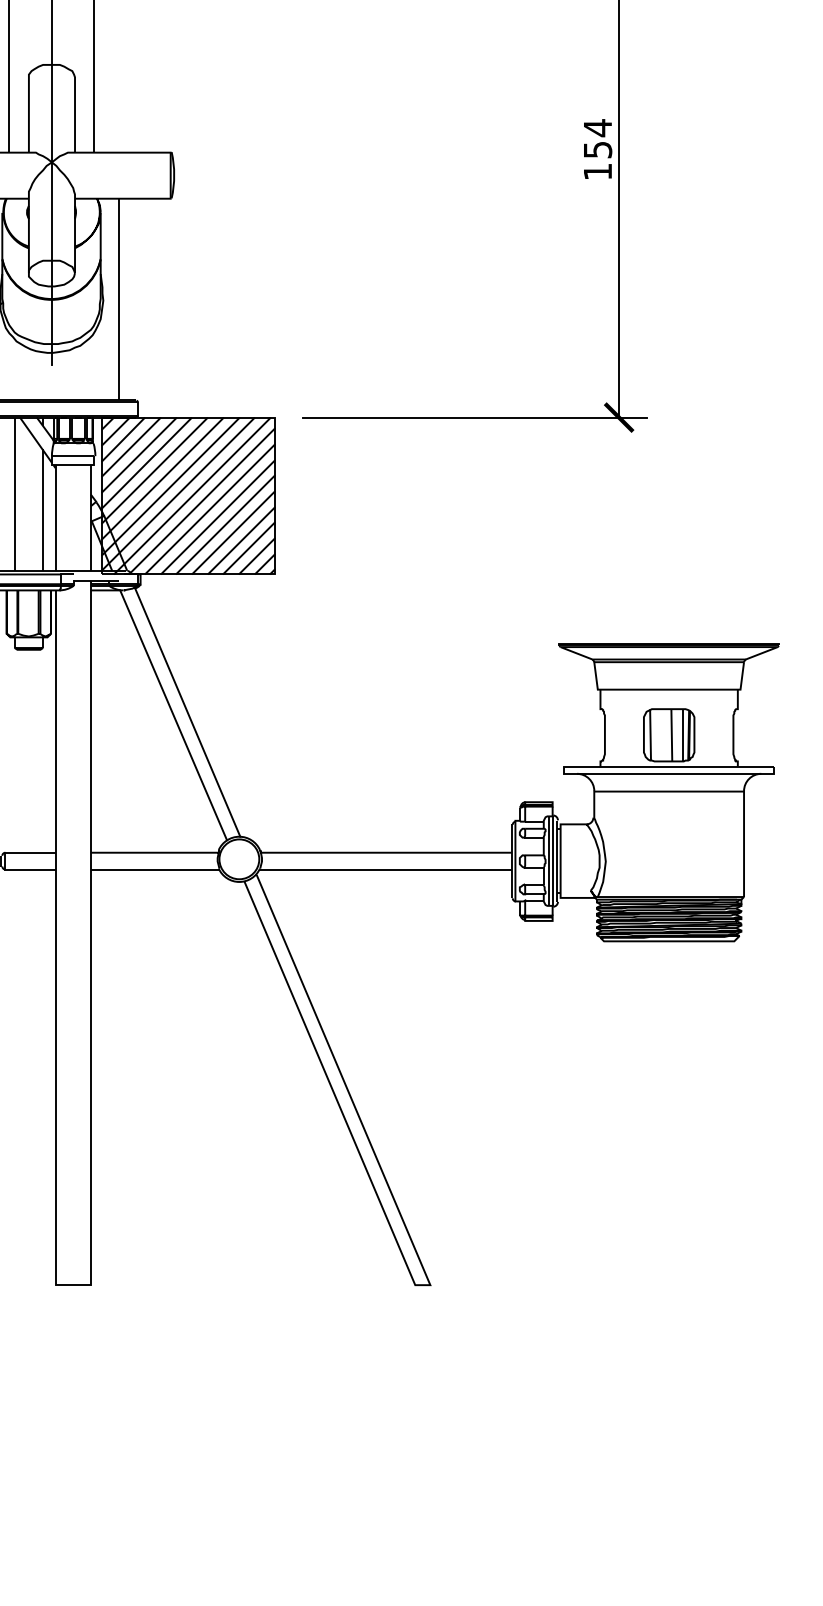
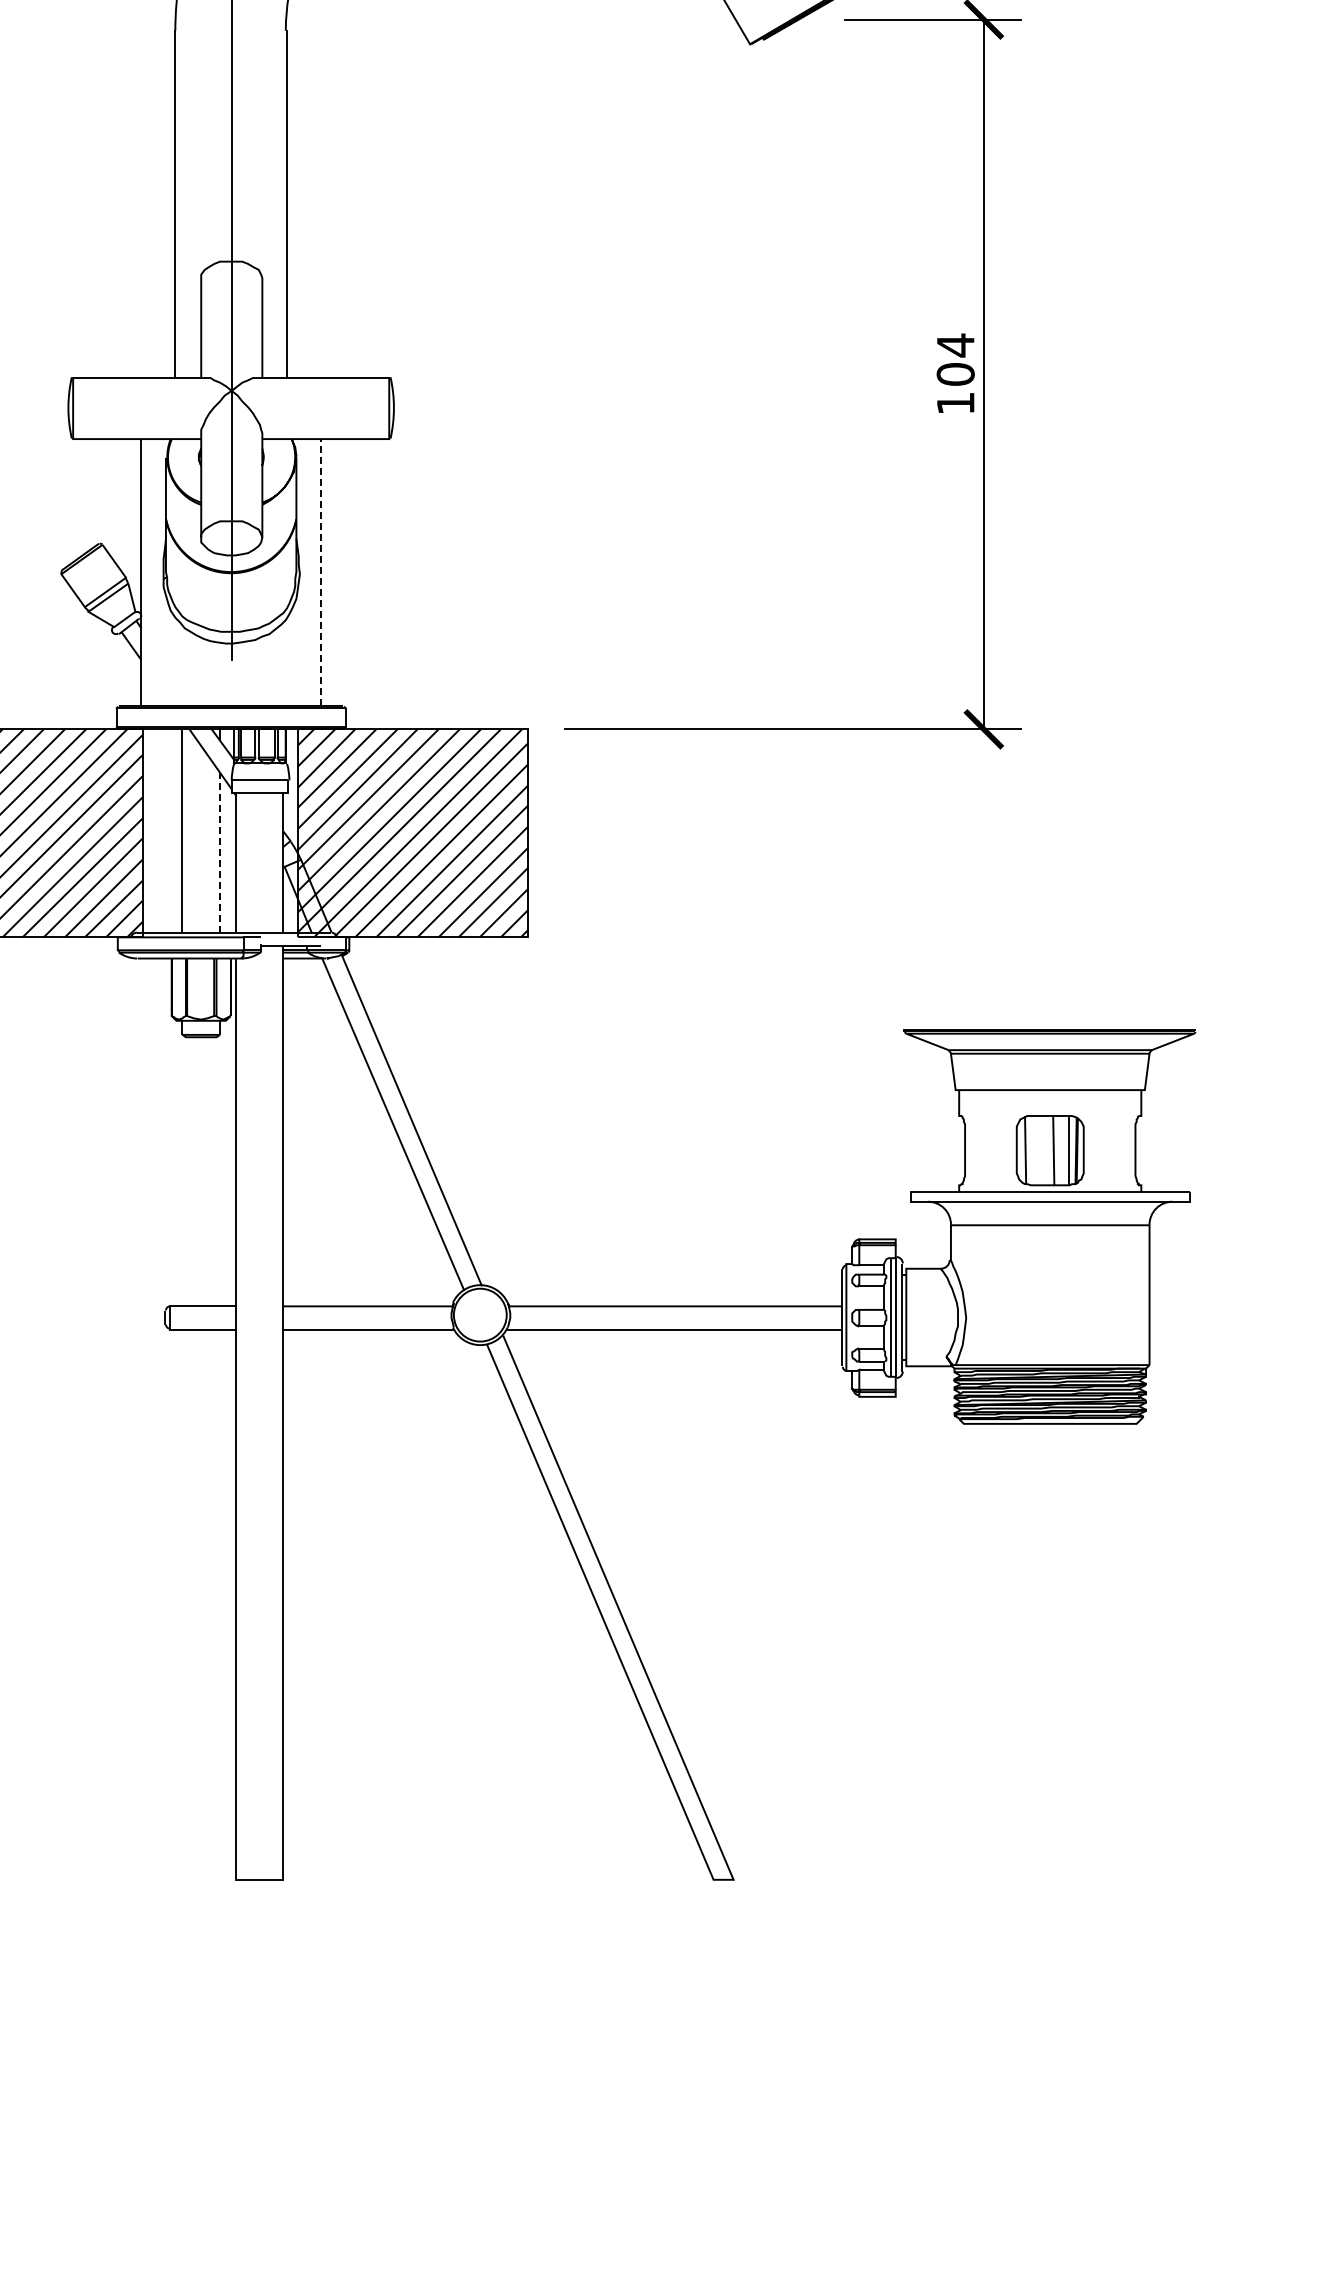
text: (597, 150) -> (955, 374), 154 -> 104
line: (119, 298) -> (321, 571), solid -> dashed
line: (43, 510) -> (220, 852), solid -> dashed

